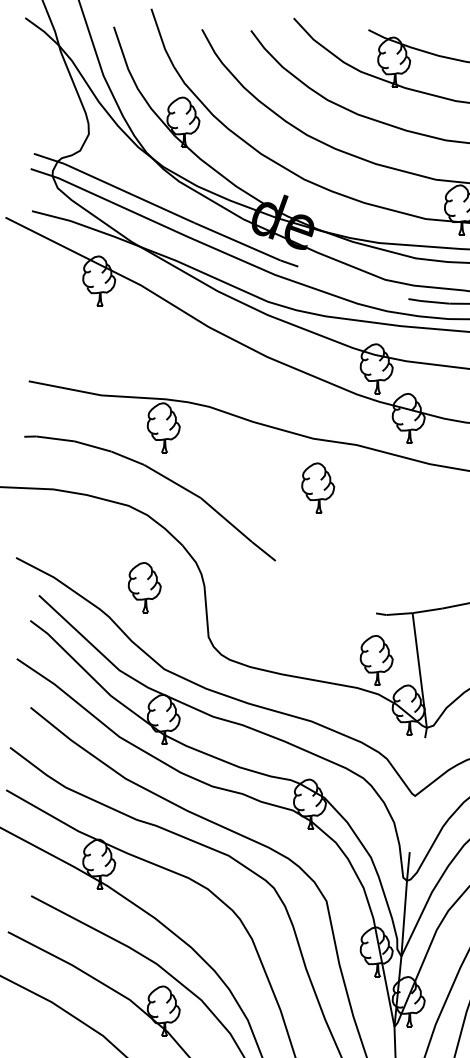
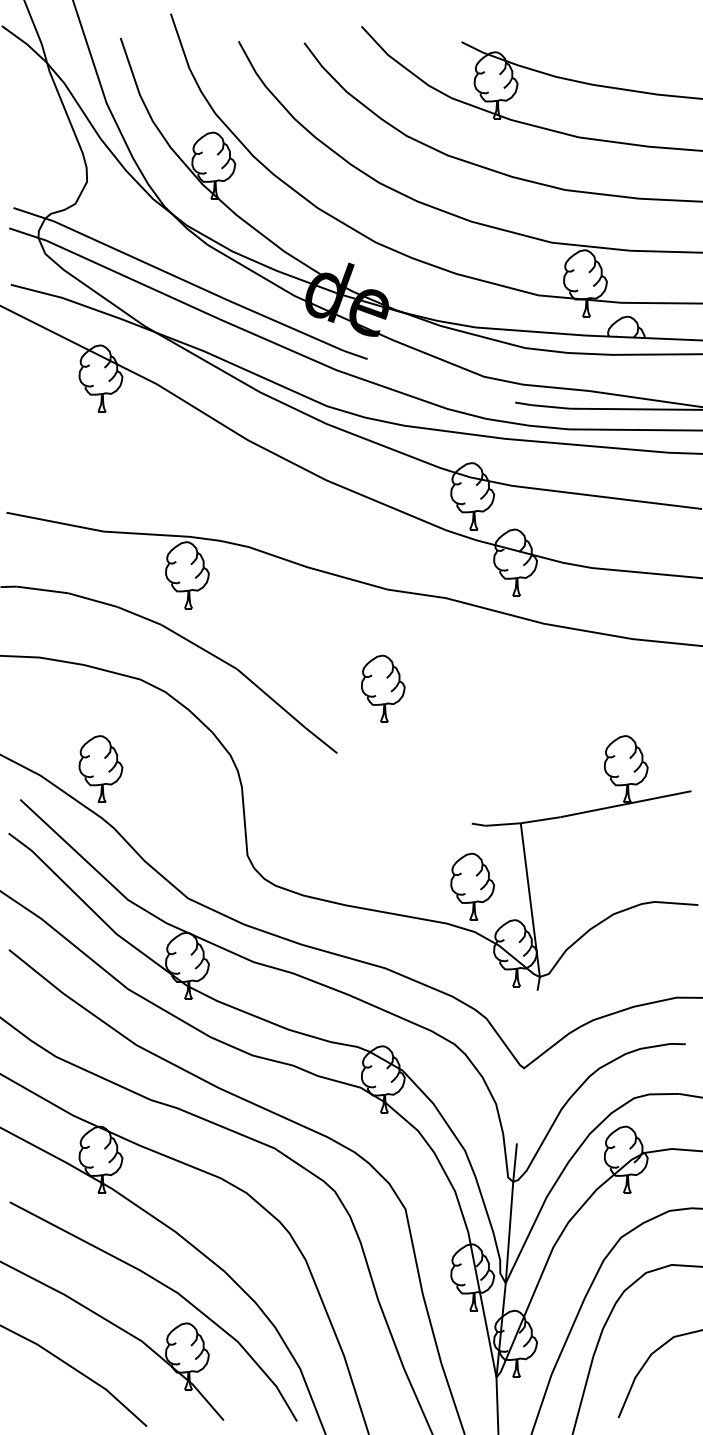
part: (318, 487) -> (383, 688), moved
part: (144, 587) -> (100, 768), moved

